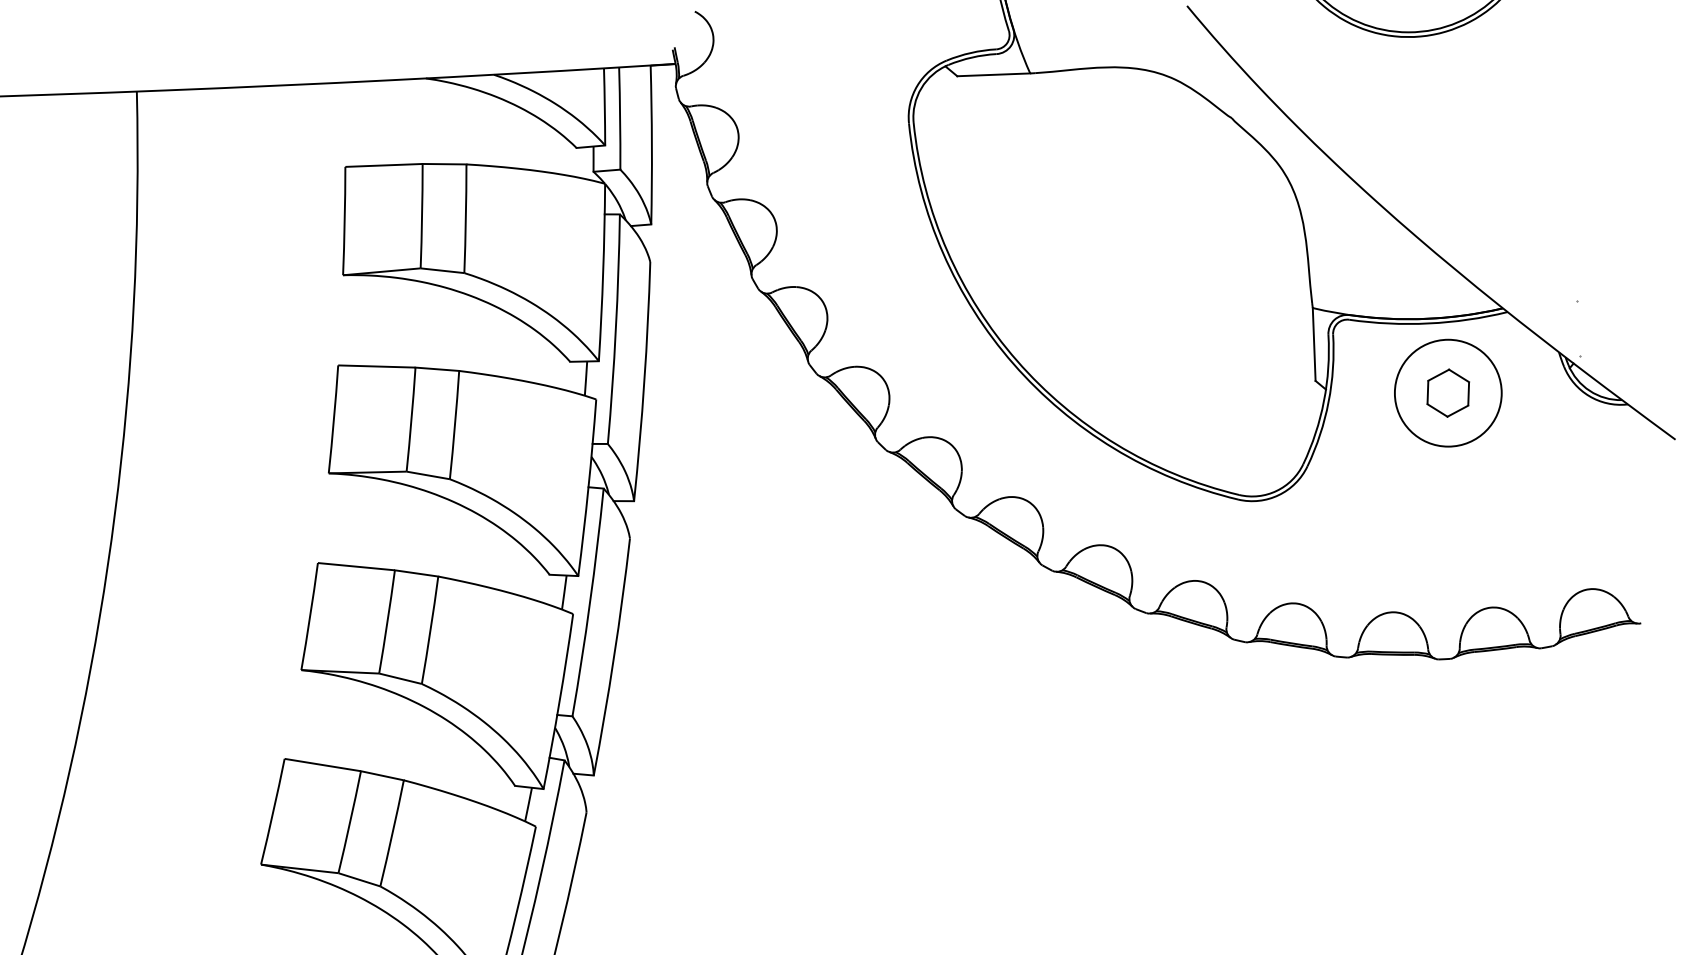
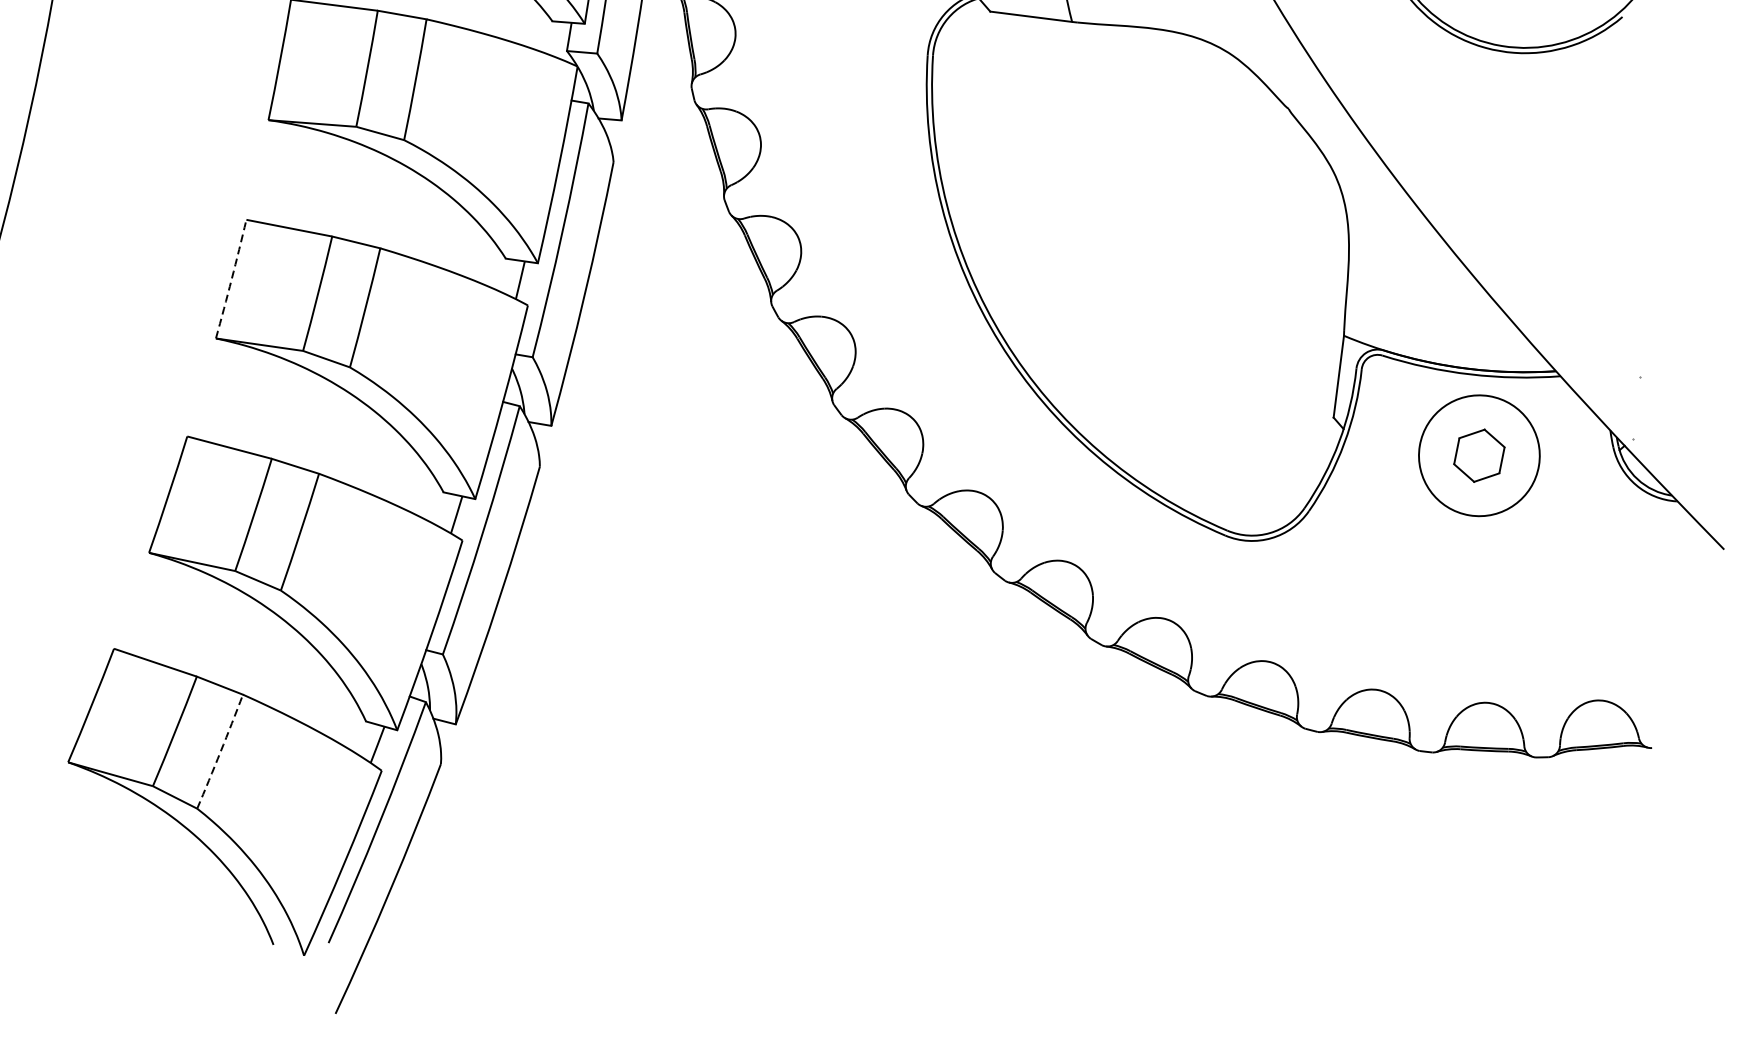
arc: (333, 419) -> (231, 279), solid -> dashed
arc: (392, 833) -> (220, 751), solid -> dashed

